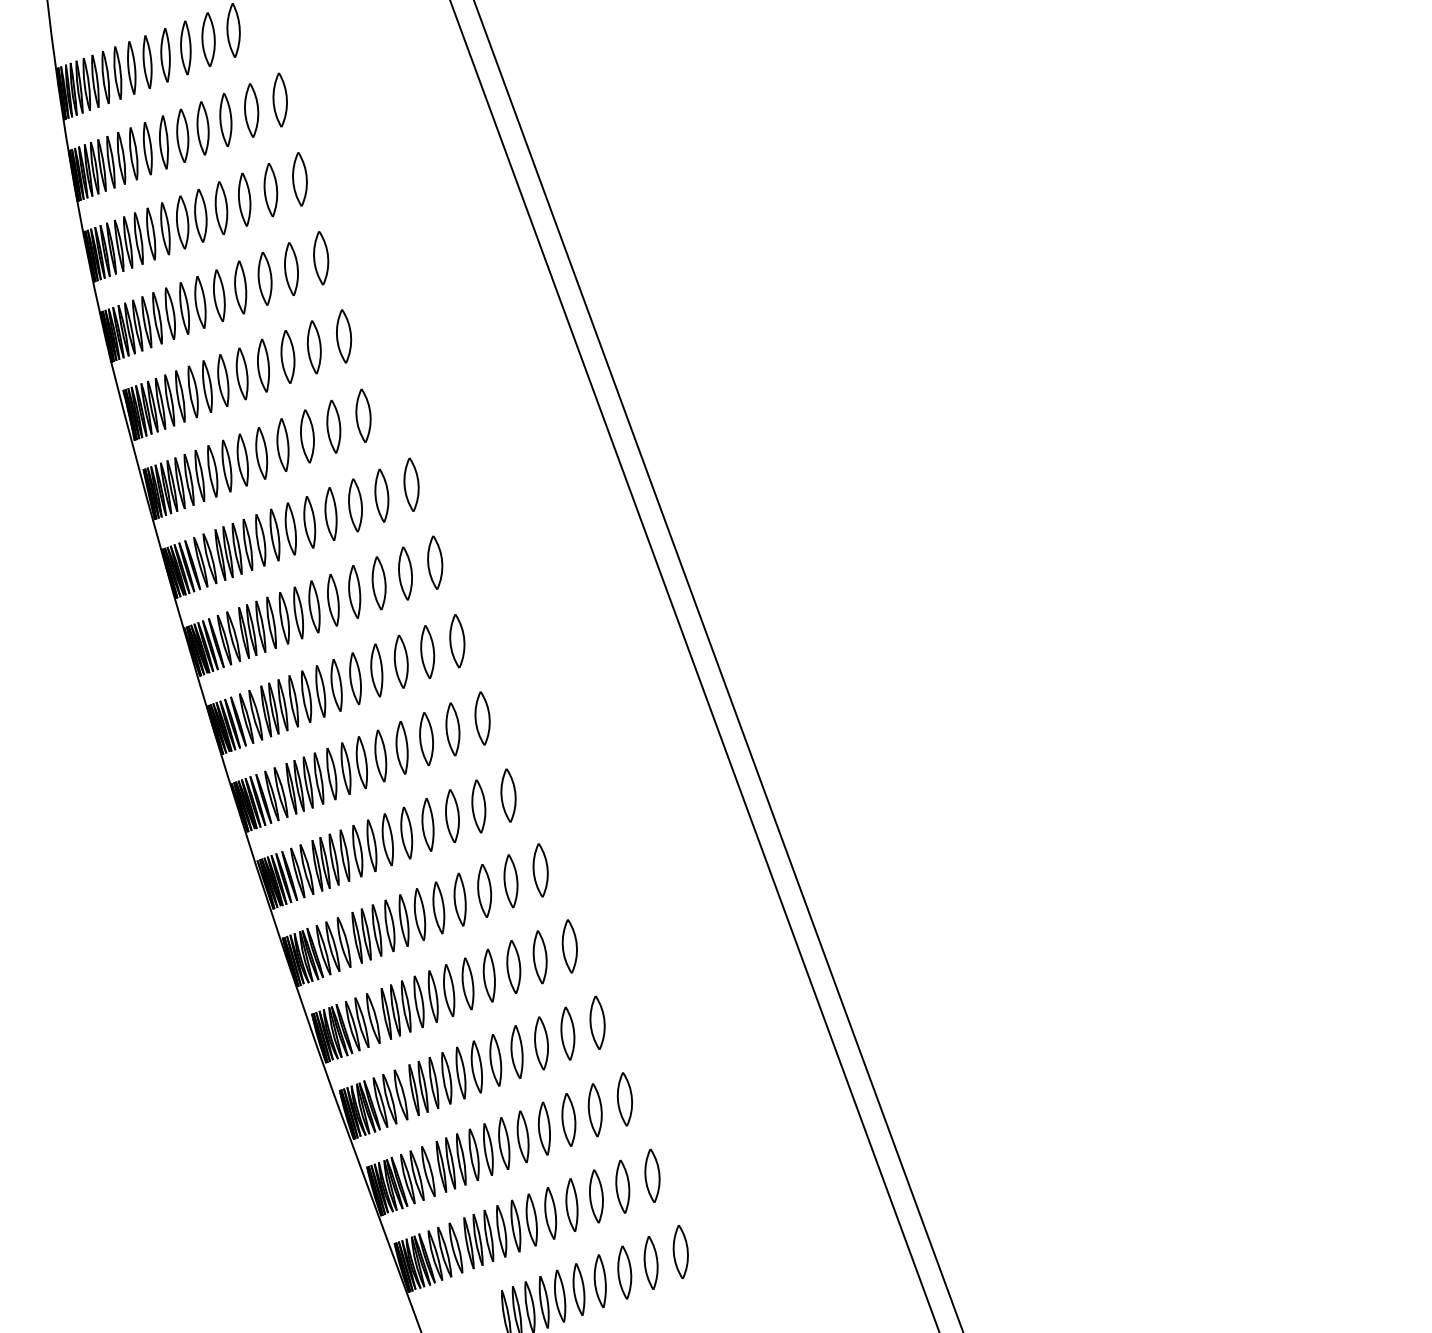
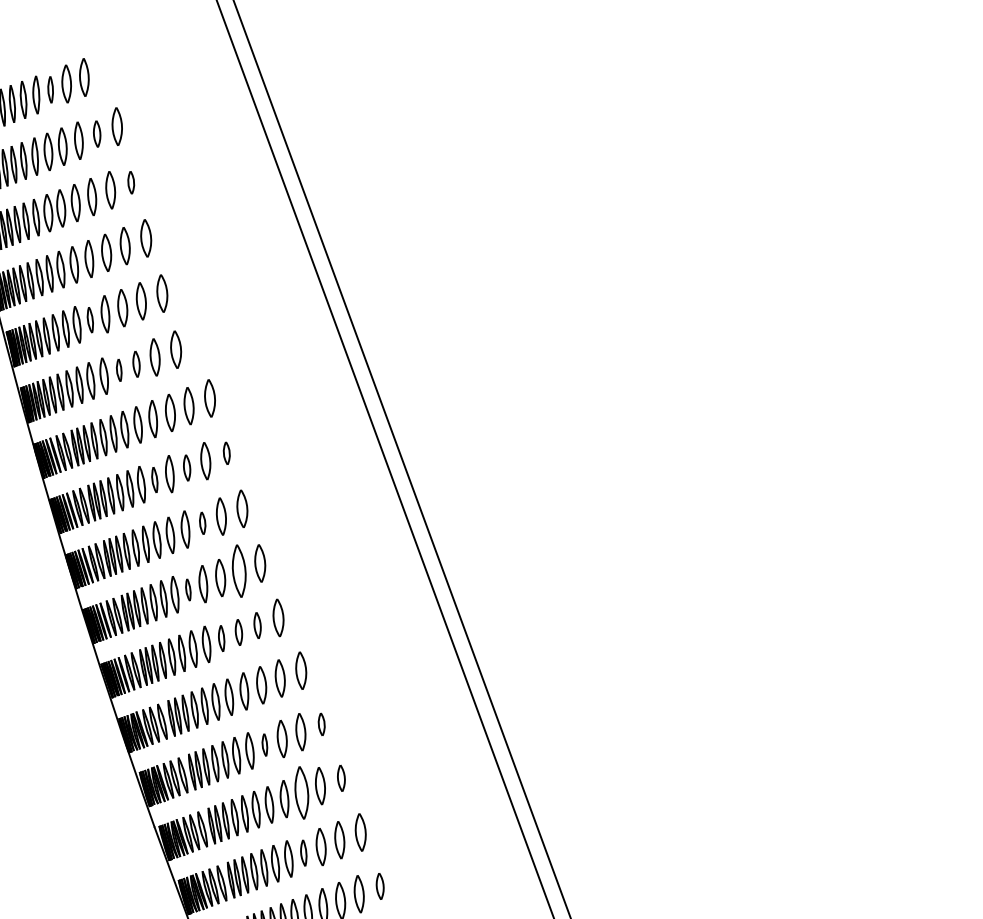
part: (185, 47) -> (50, 89), size x0.7
part: (251, 110) -> (96, 134), size x0.7
part: (299, 179) -> (130, 182), size x0.6
part: (241, 373) -> (89, 319), size x0.7
part: (307, 436) -> (136, 364), size x0.7
part: (282, 444) -> (118, 369), size x0.6
part: (435, 562) -> (226, 453), size x0.6
part: (378, 583) -> (186, 468), size x0.7
part: (333, 600) -> (154, 480), size x0.7
part: (400, 661) -> (202, 523), size x0.6
part: (452, 729) -> (238, 571), size x1.4
part: (380, 755) -> (188, 589), size x0.6
part: (478, 806) -> (257, 625), size x0.7
part: (452, 816) -> (238, 632), size x0.7
part: (427, 824) -> (221, 638), size x0.7
part: (569, 946) -> (321, 724), size x0.6
part: (488, 975) -> (264, 745), size x0.6
part: (597, 1022) -> (341, 778), size x0.7
part: (541, 1043) -> (301, 793), size x1.4
part: (543, 1128) -> (303, 853), size x0.7
part: (652, 1175) -> (380, 886), size x0.7

